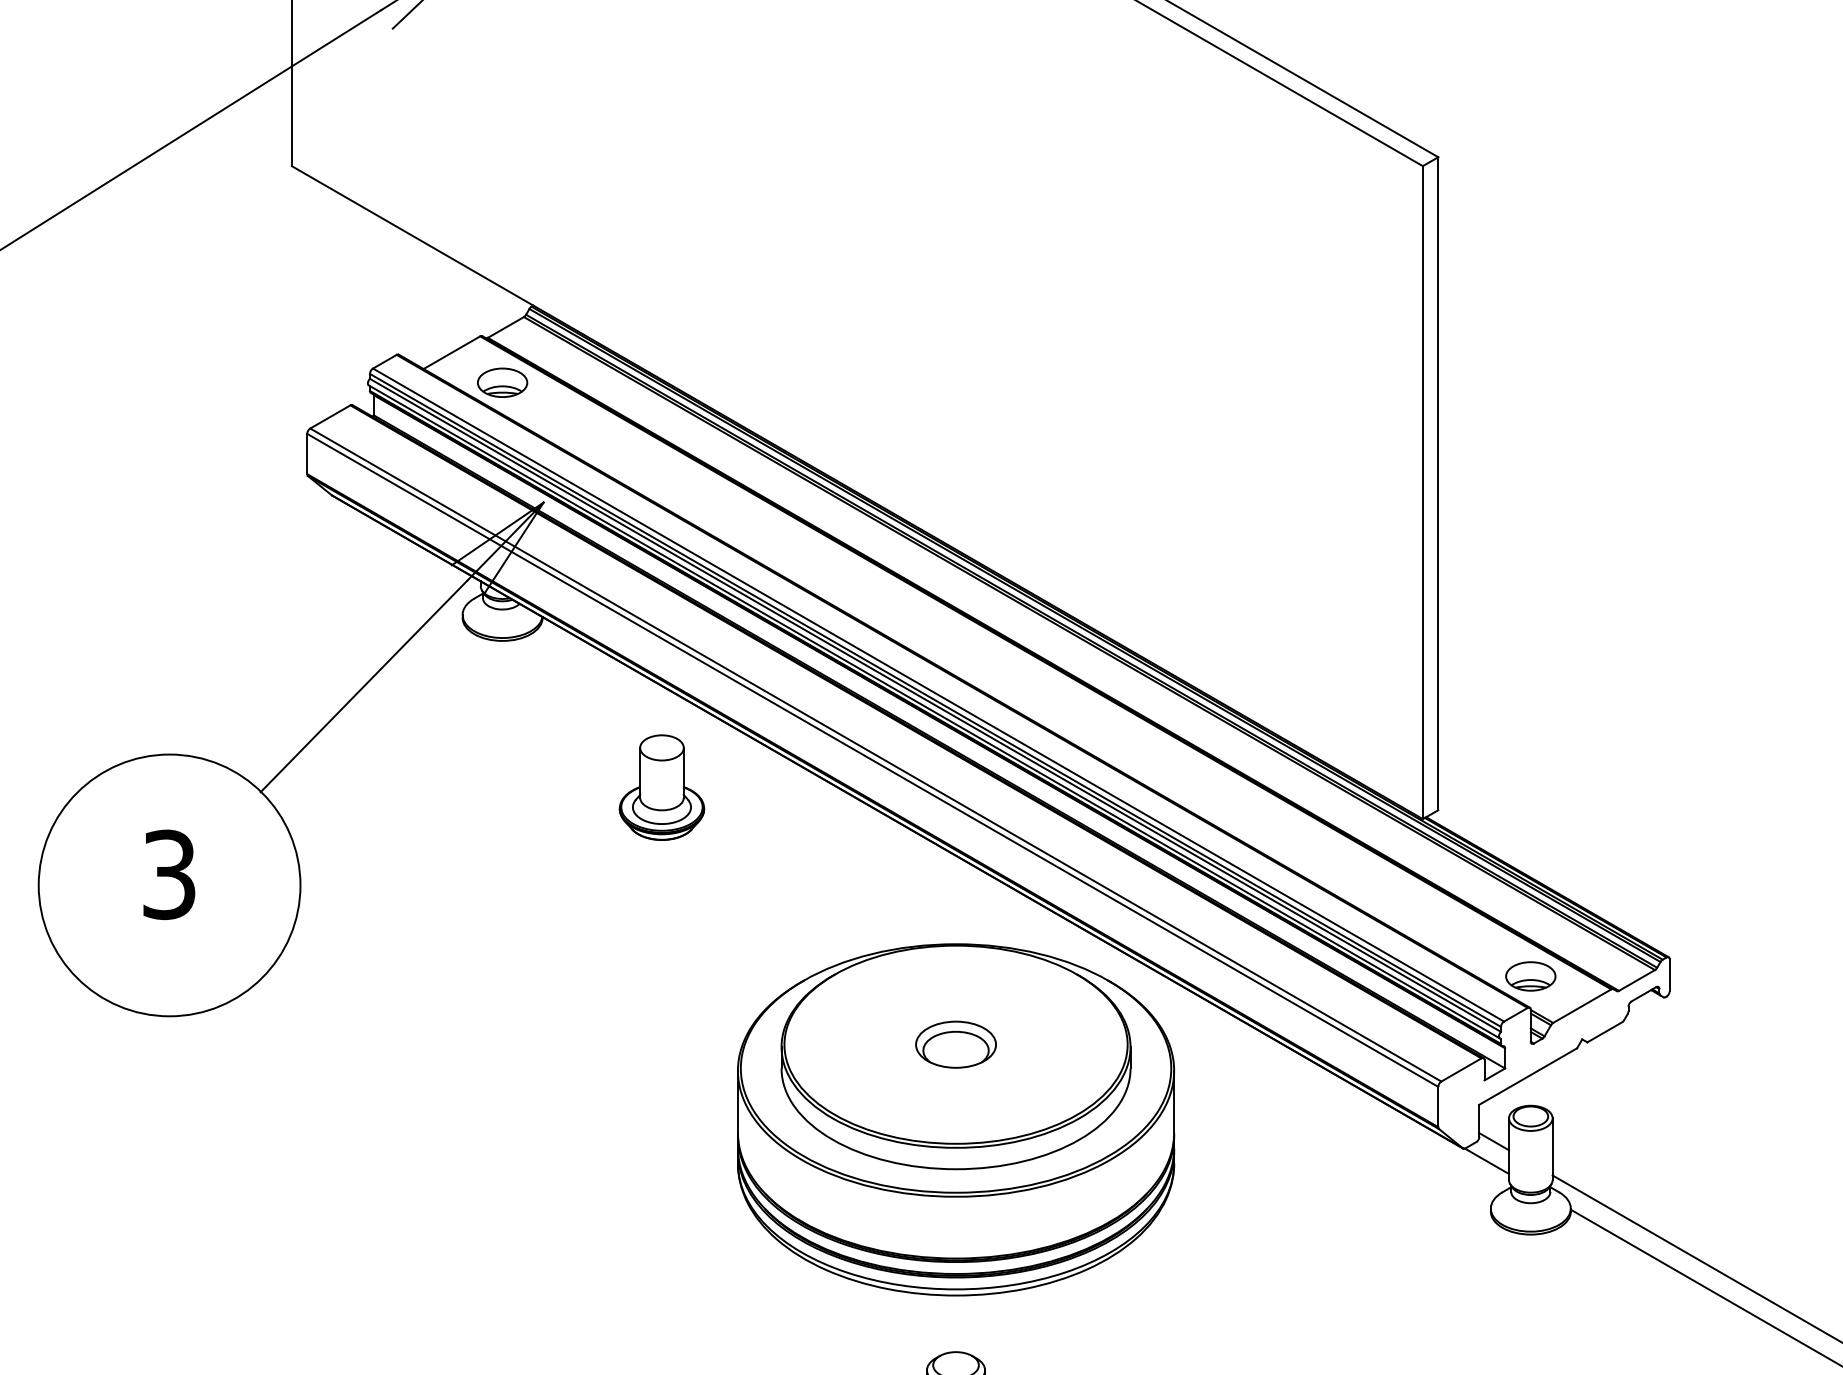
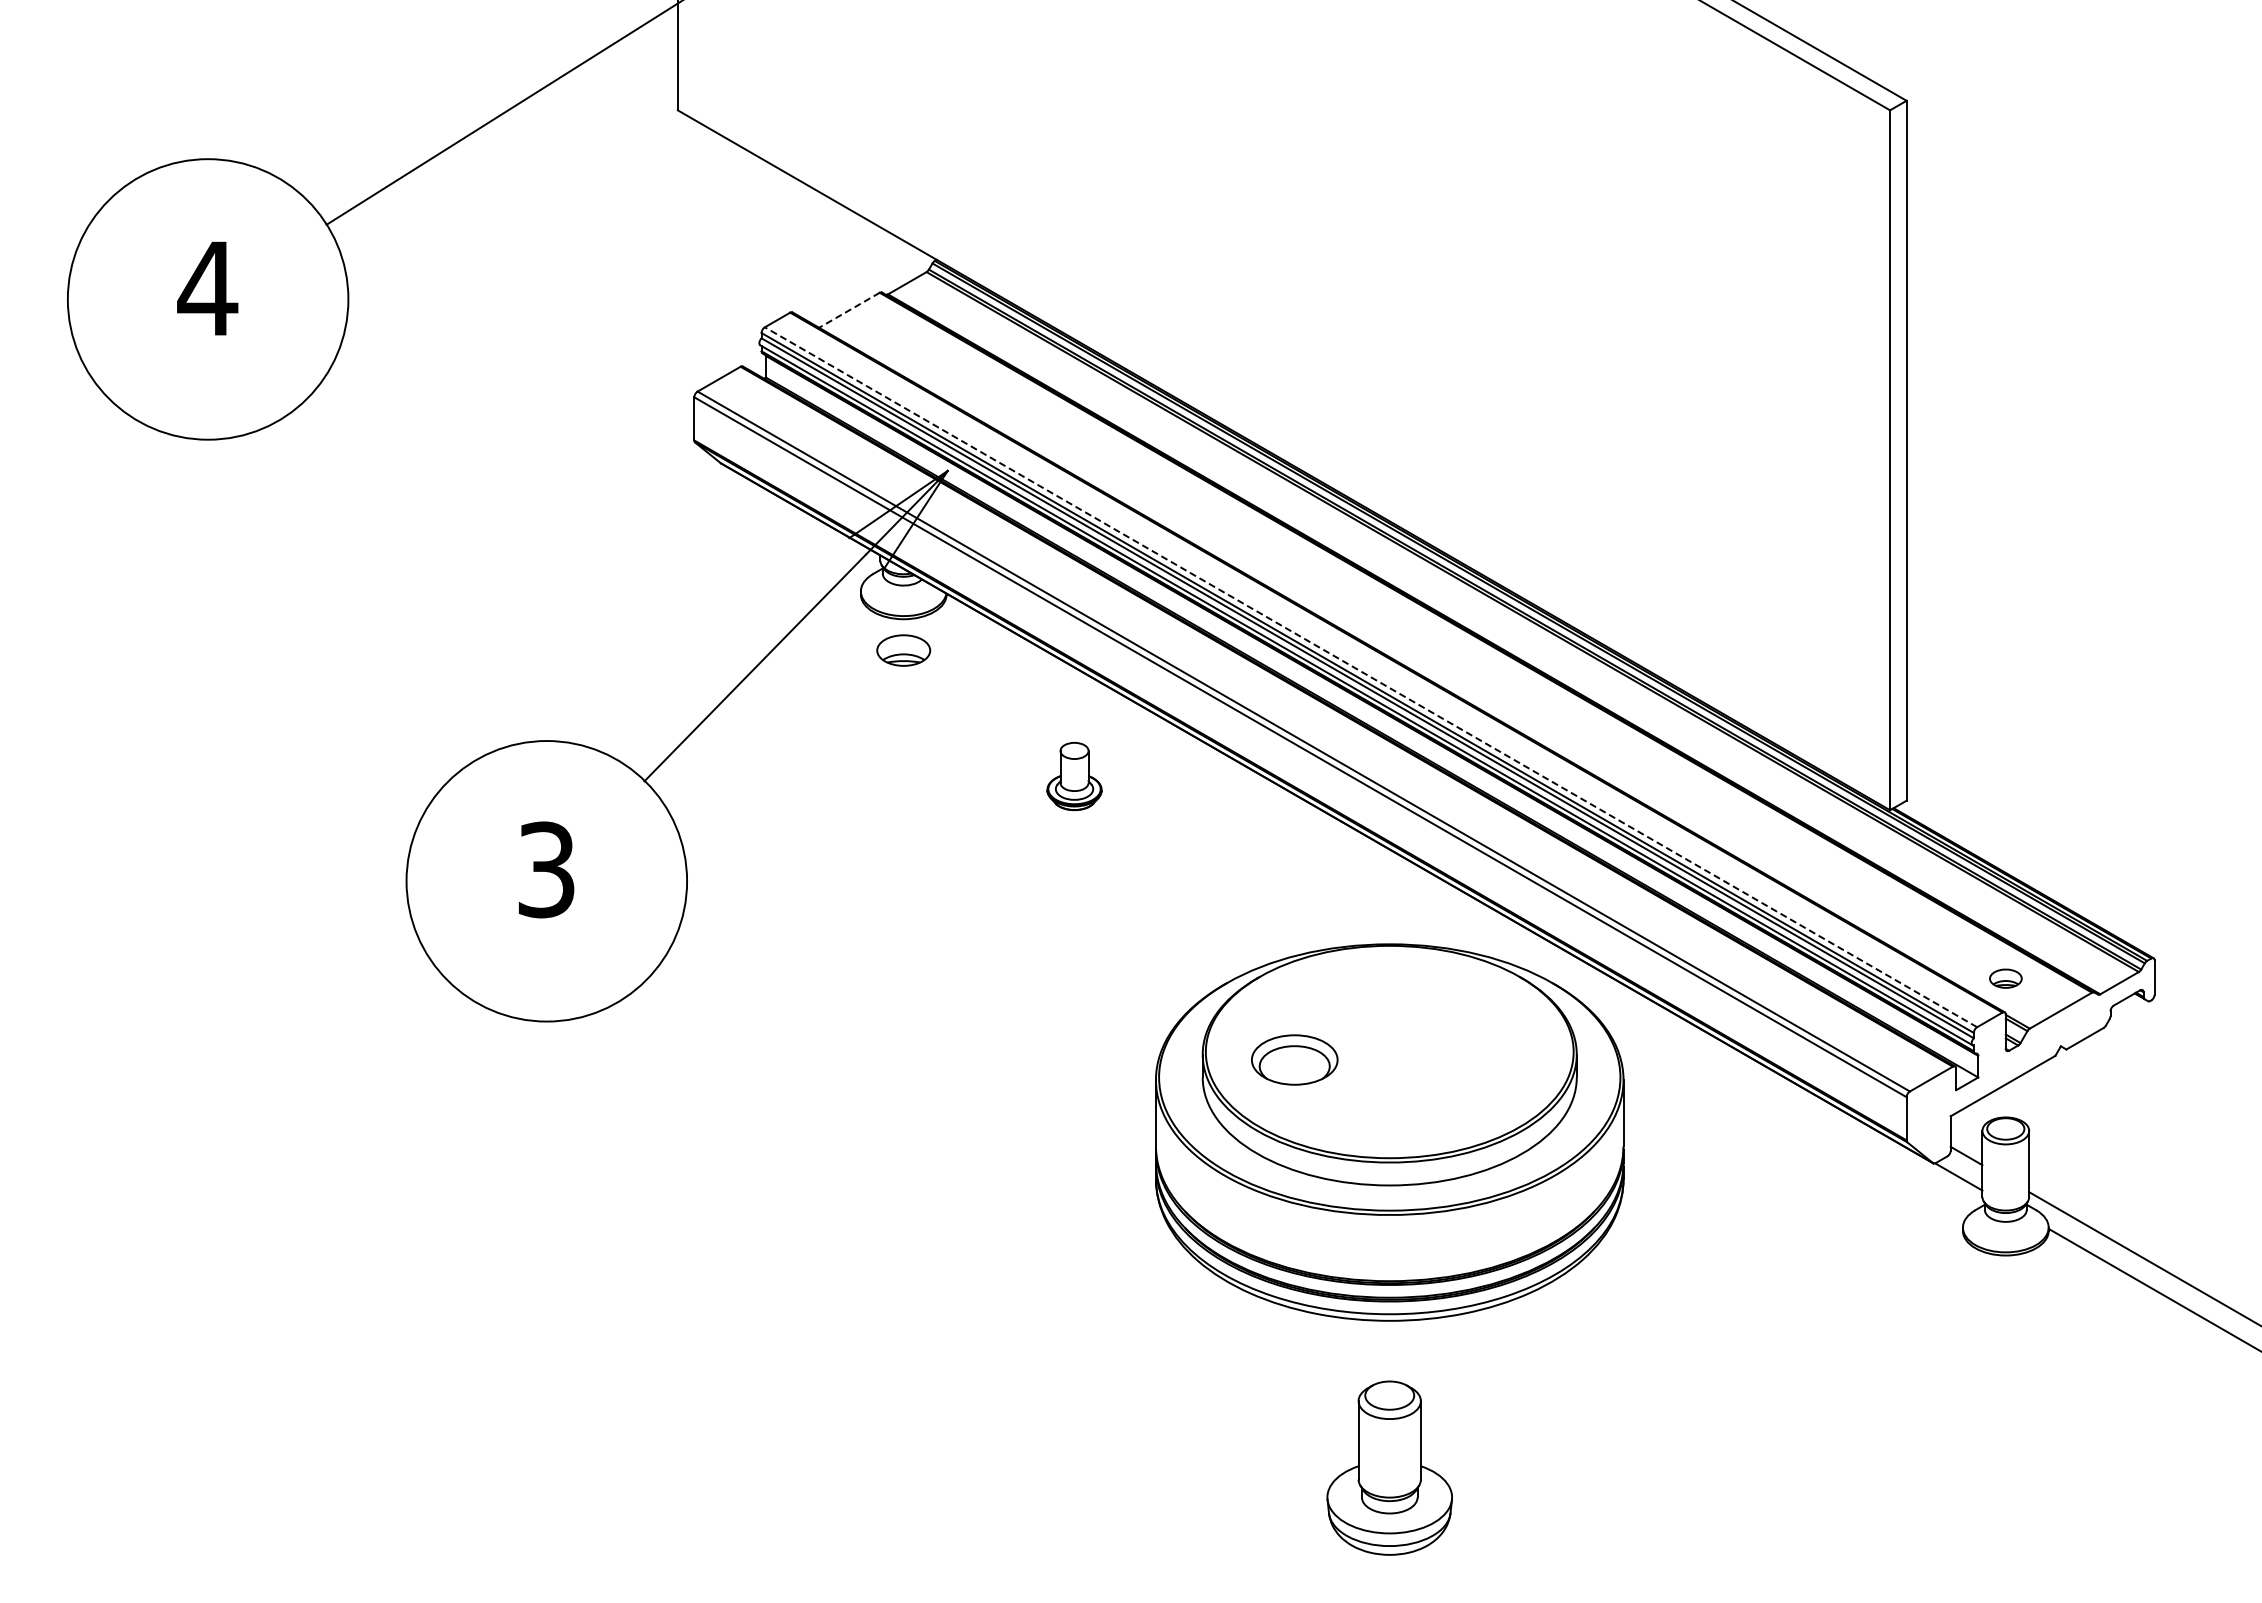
line: (451, 352) -> (849, 310), solid -> dashed
part: (502, 382) -> (903, 650), moved
line: (939, 695) -> (1371, 677), solid -> dashed
part: (661, 787) -> (1074, 776), size x0.6
part: (1530, 976) -> (2005, 978), size x0.6
part: (955, 1044) -> (1294, 1059), moved

